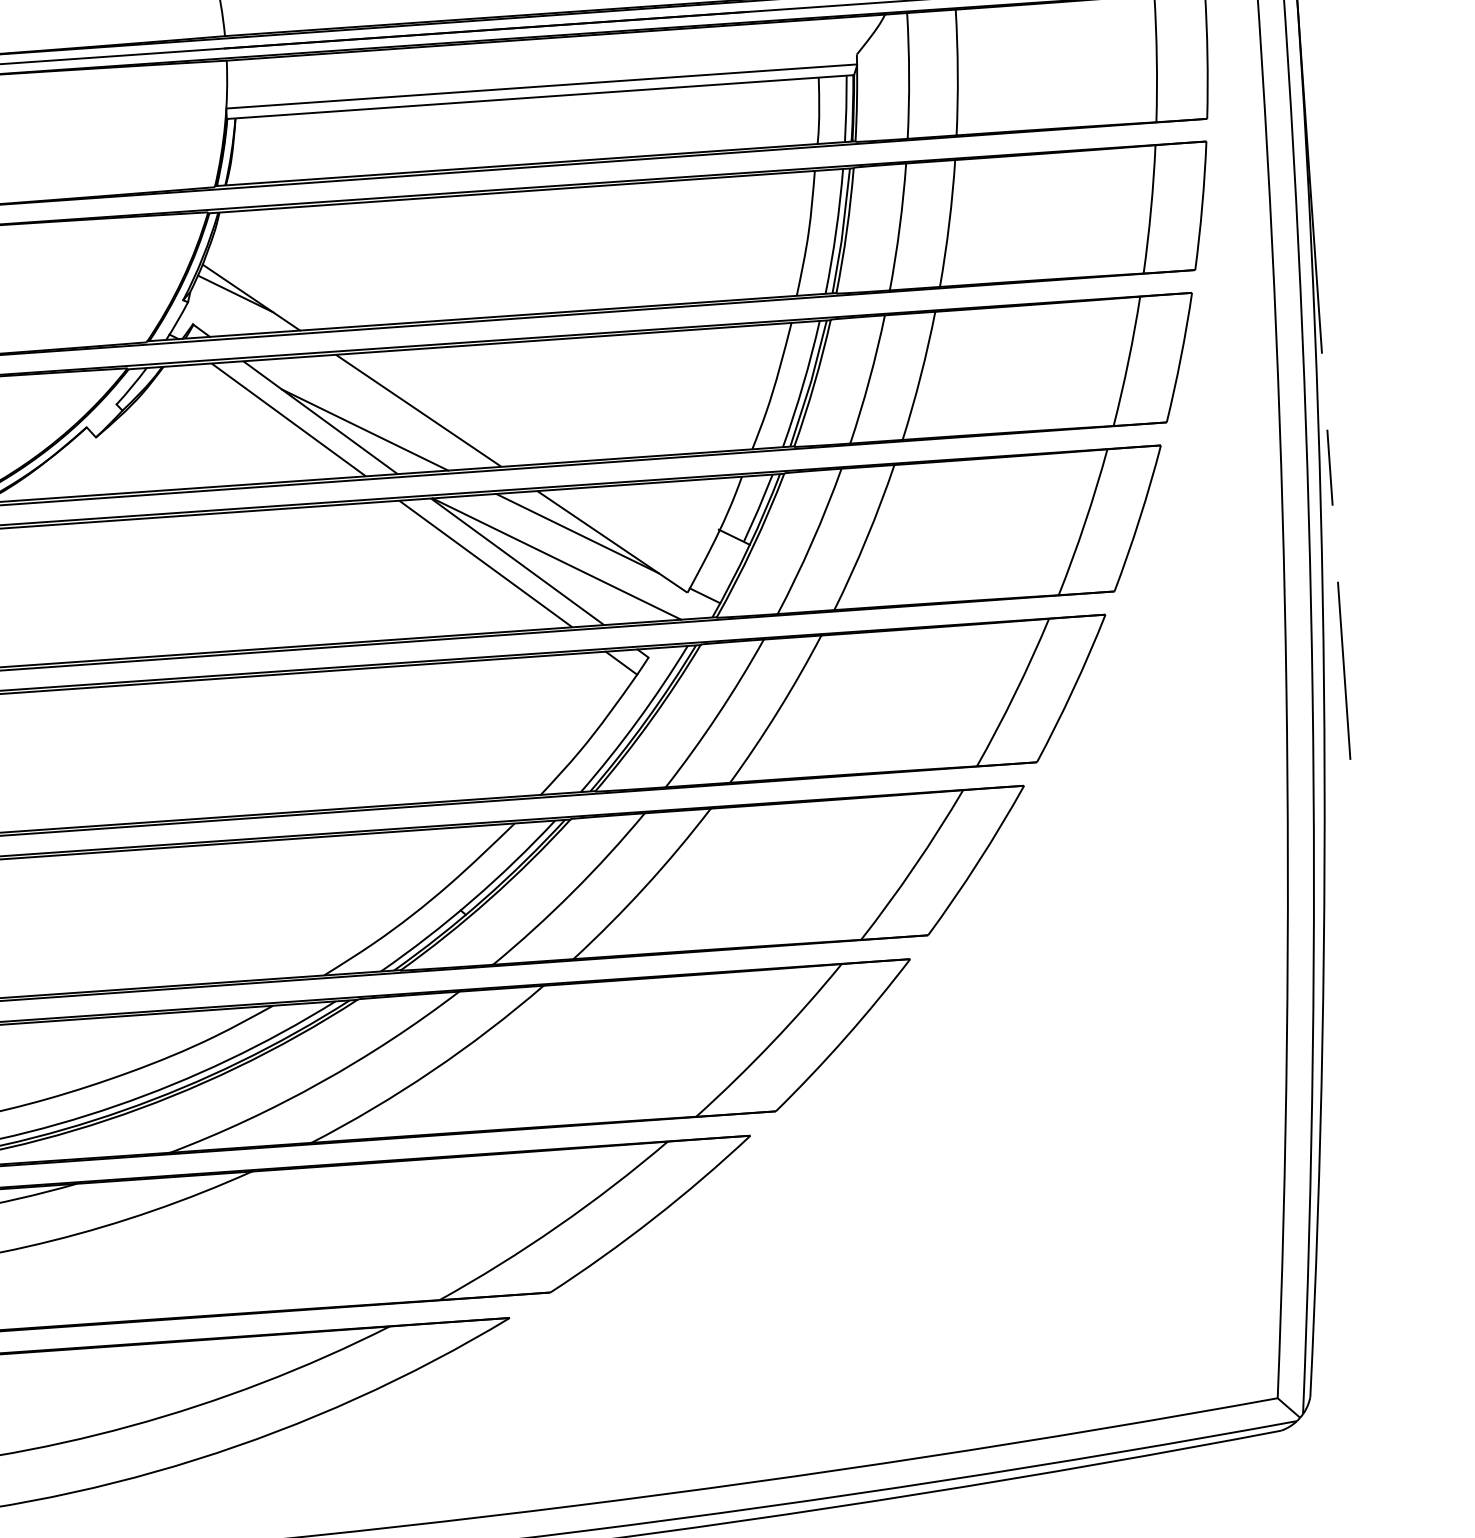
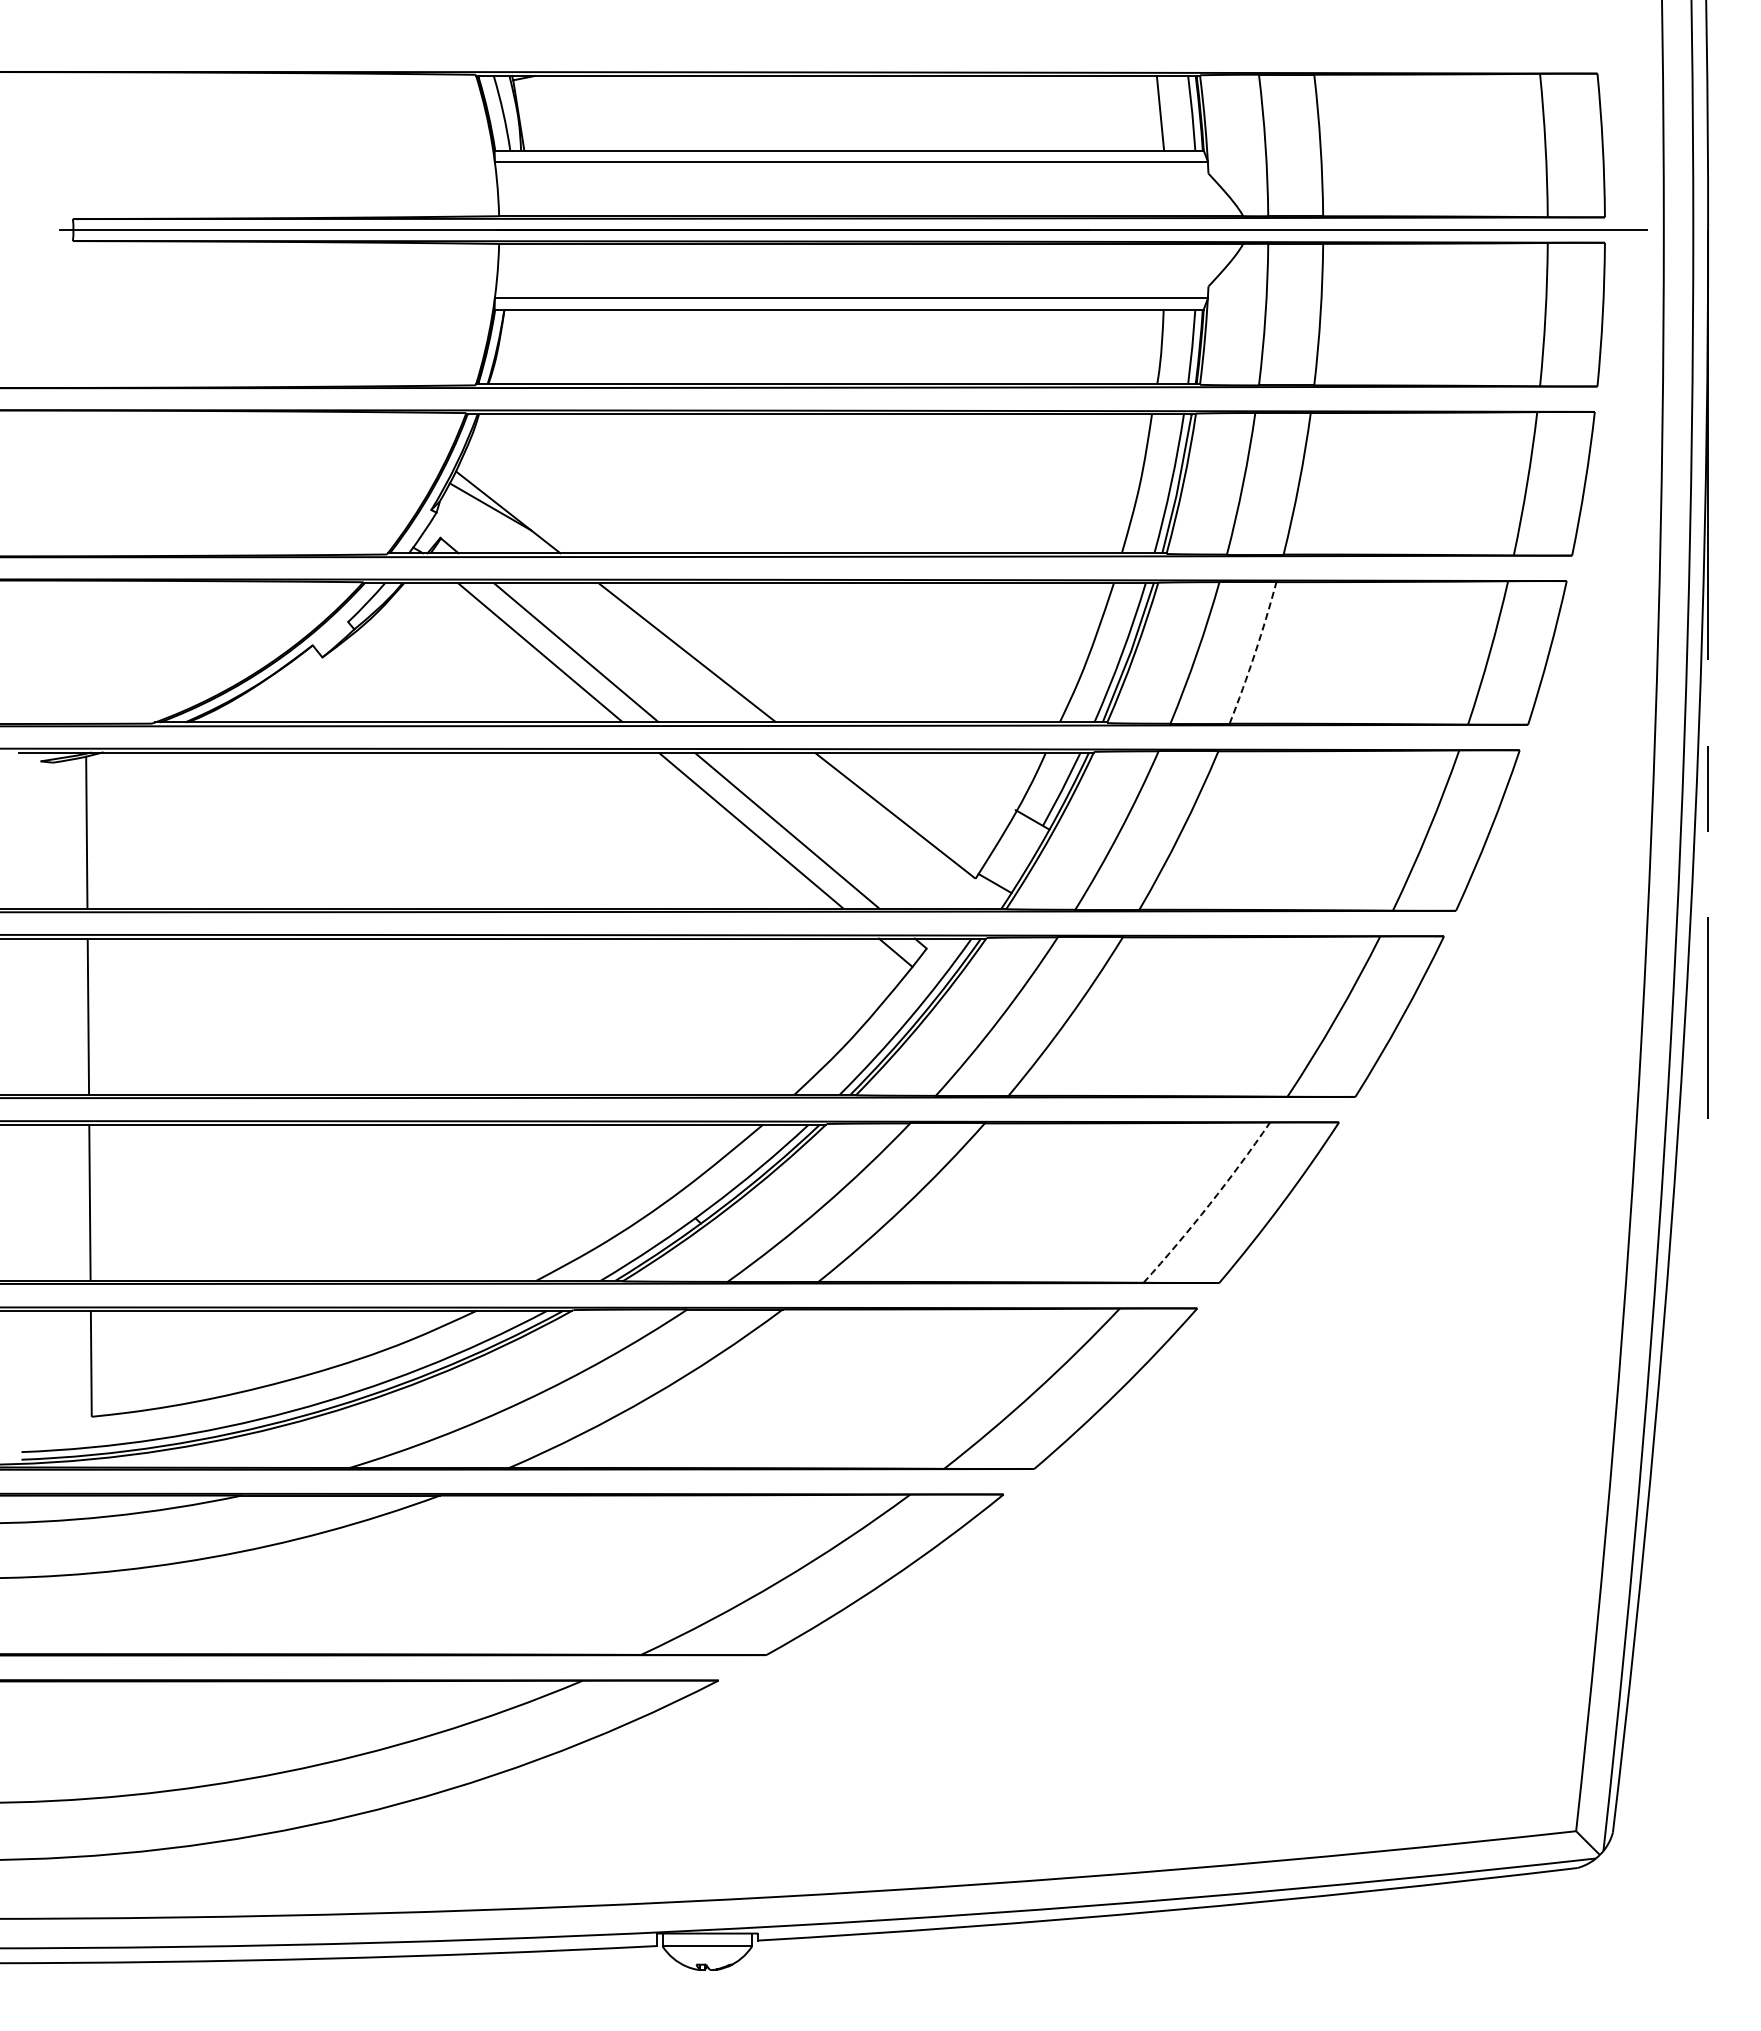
arc: (921, 376) -> (1255, 653), solid -> dashed
line: (364, 430) -> (625, 670), removed
line: (577, 533) -> (856, 803), removed
line: (557, 559) -> (831, 830), removed
arc: (914, 866) -> (1209, 1204), solid -> dashed

